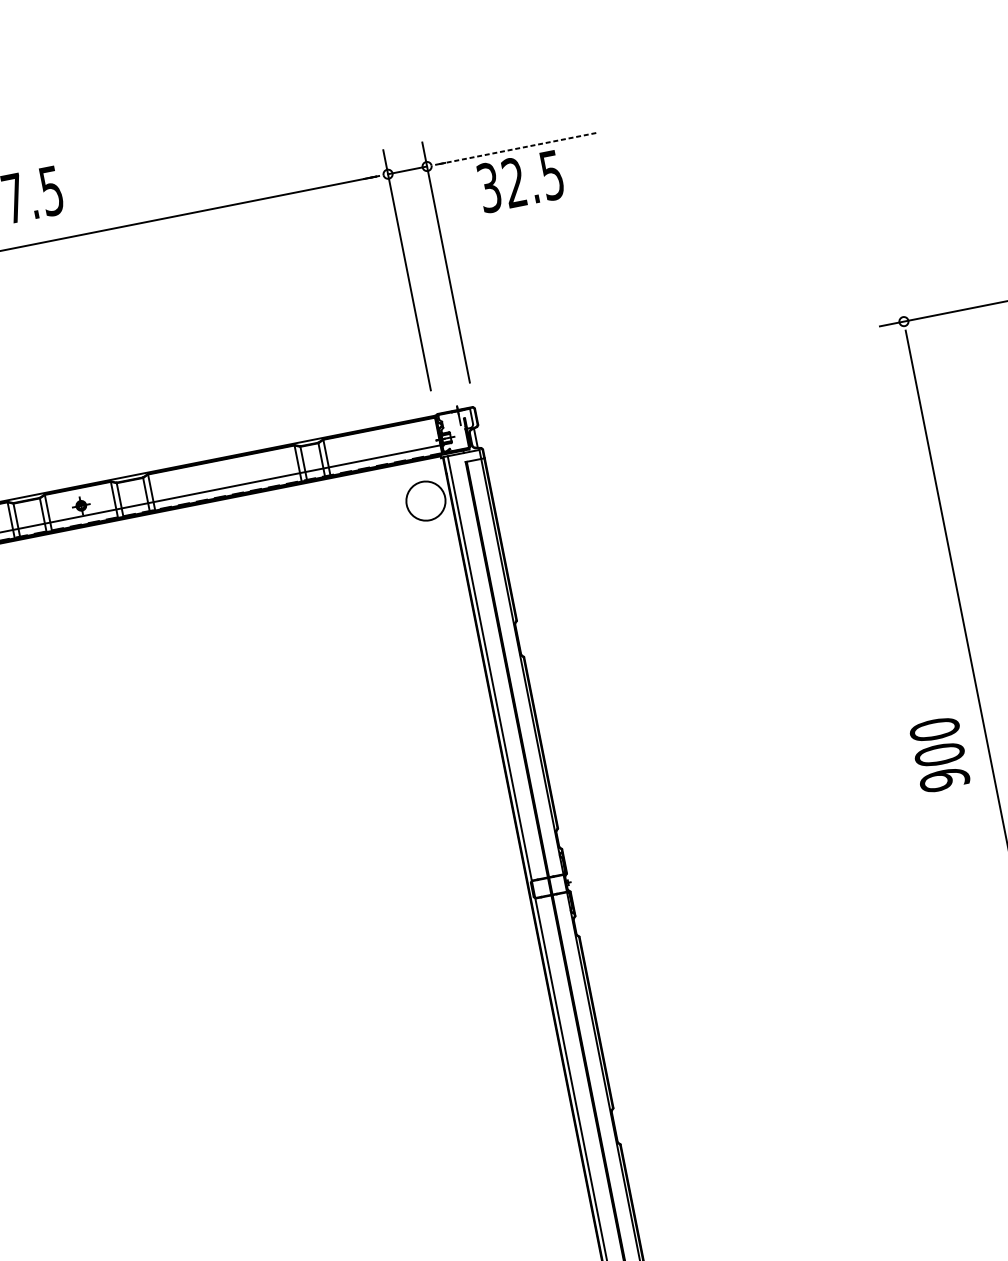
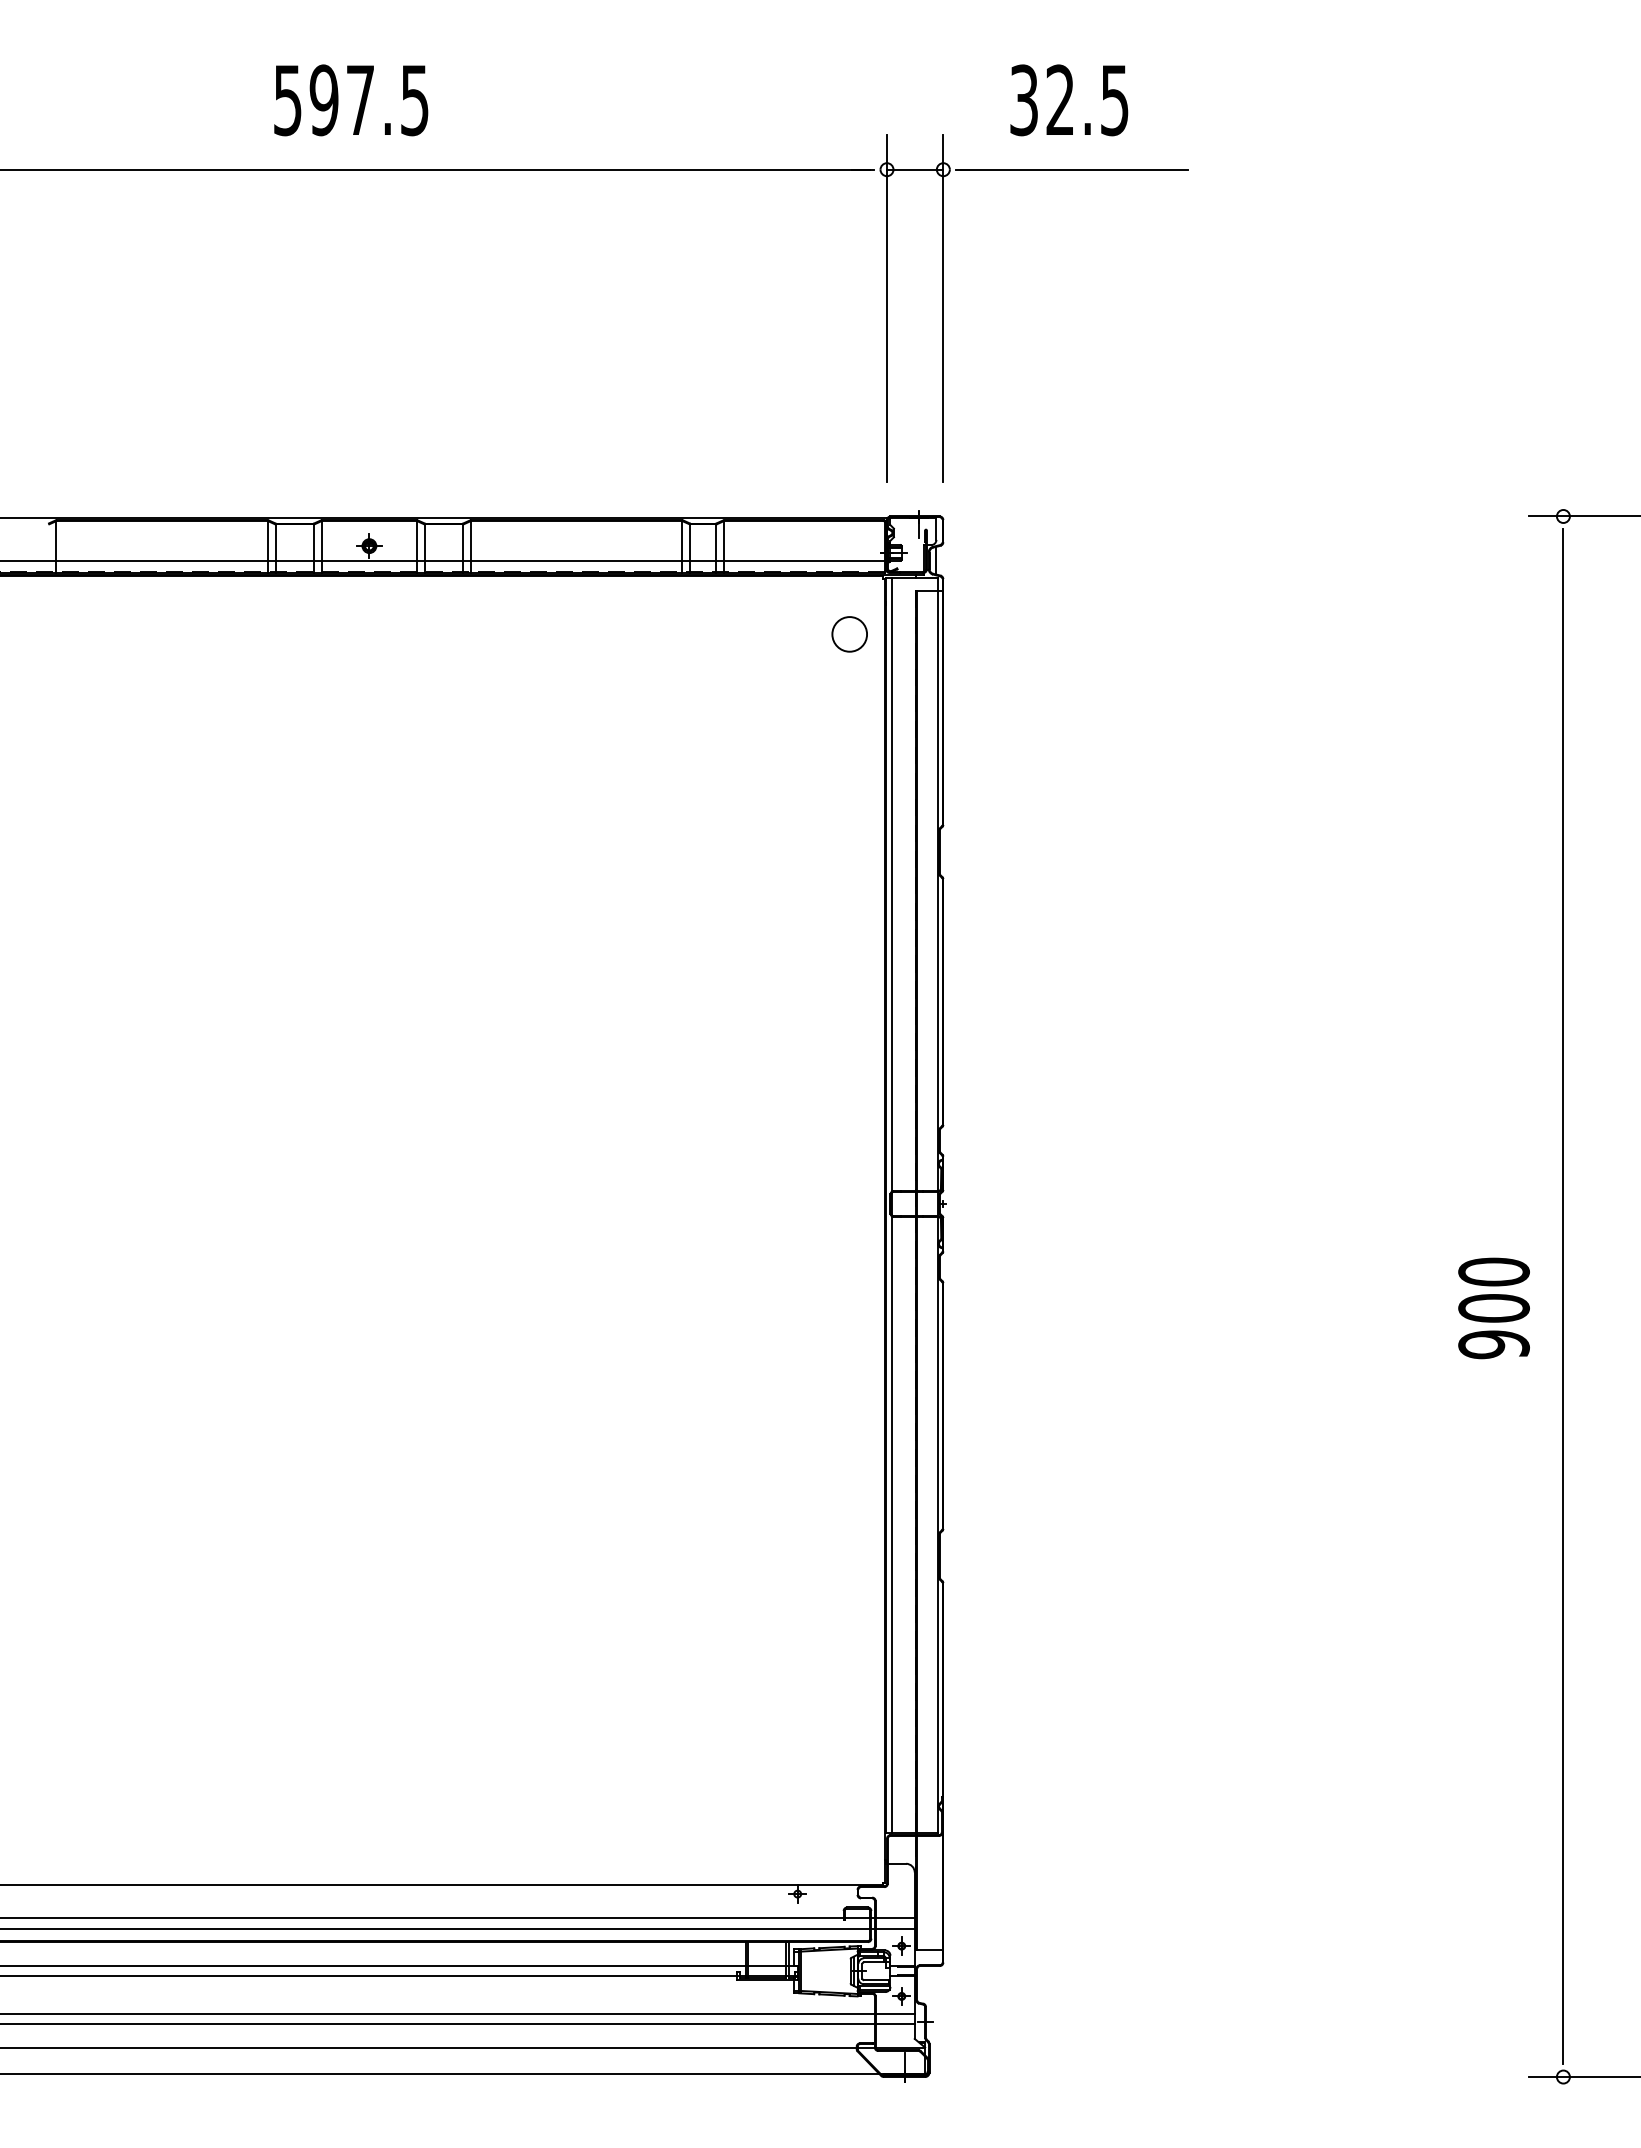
line: (517, 148) -> (1074, 169), dashed -> solid
text: (520, 181) -> (1069, 100), moved
circle: (425, 501) -> (849, 634), size x0.62
text: (939, 754) -> (1493, 1308), moved

